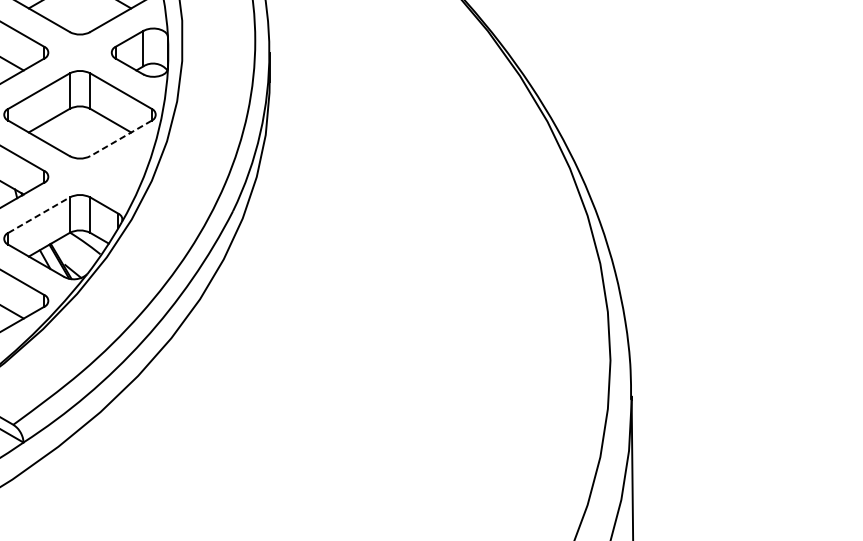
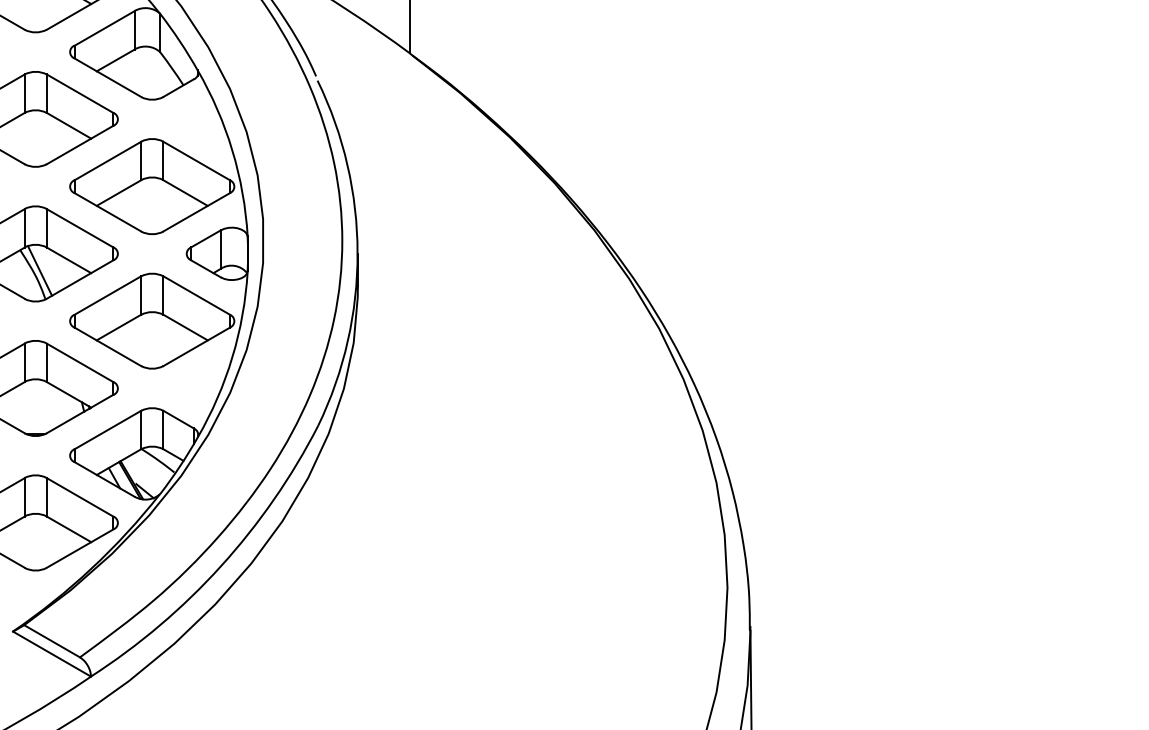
line: (120, 139) -> (196, 347), dashed -> solid
line: (39, 214) -> (108, 429), dashed -> solid

